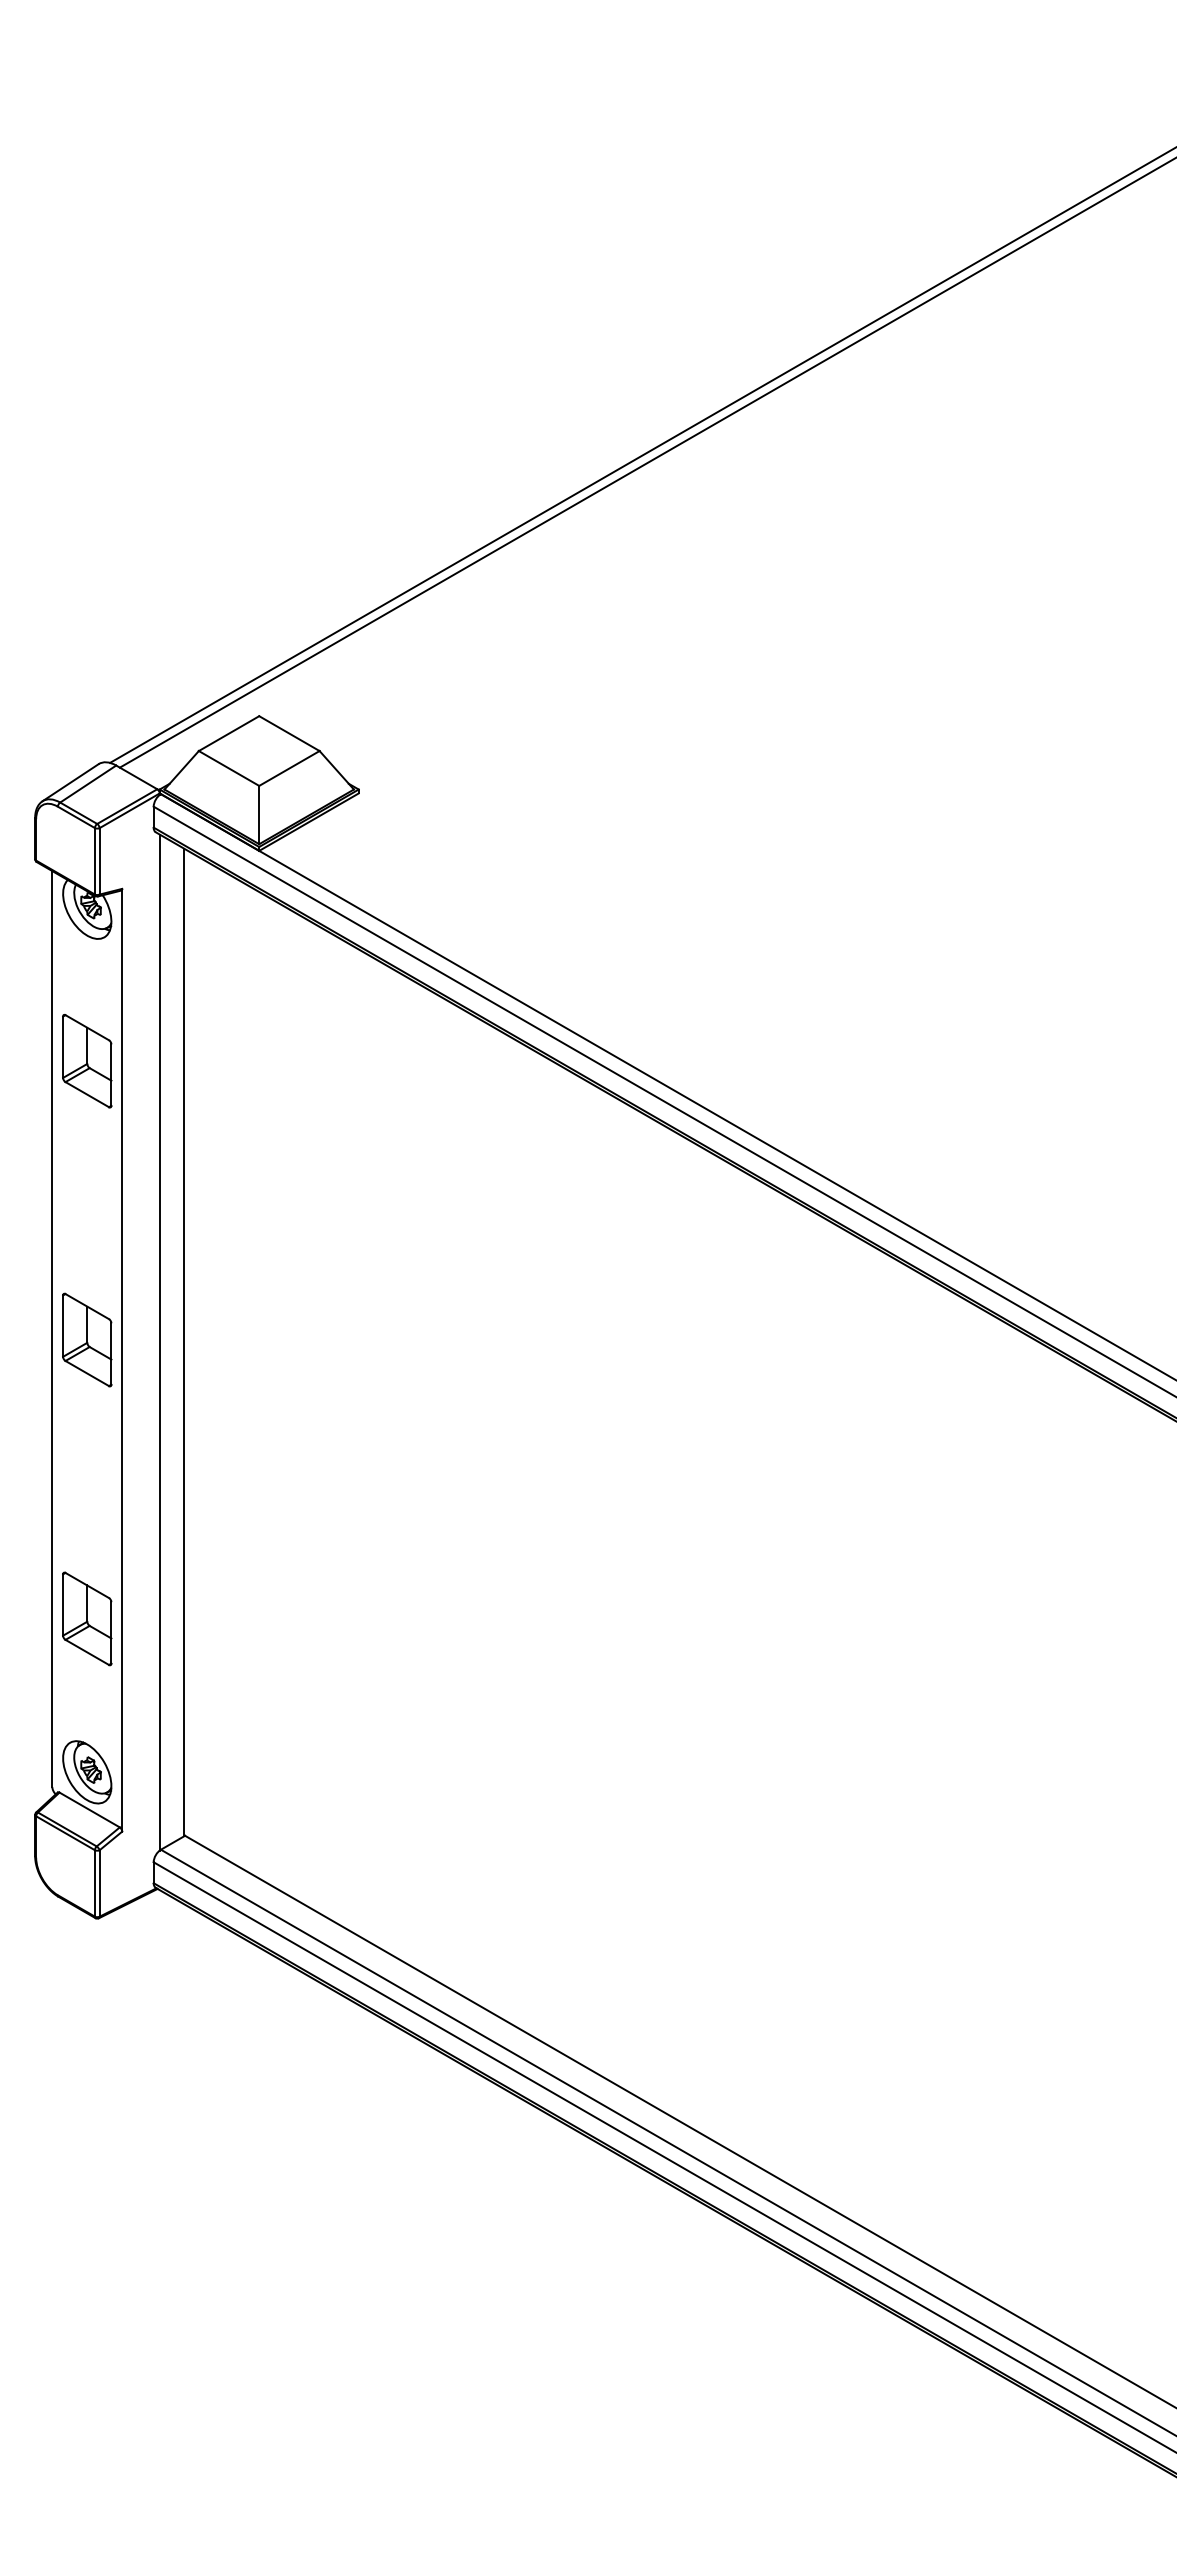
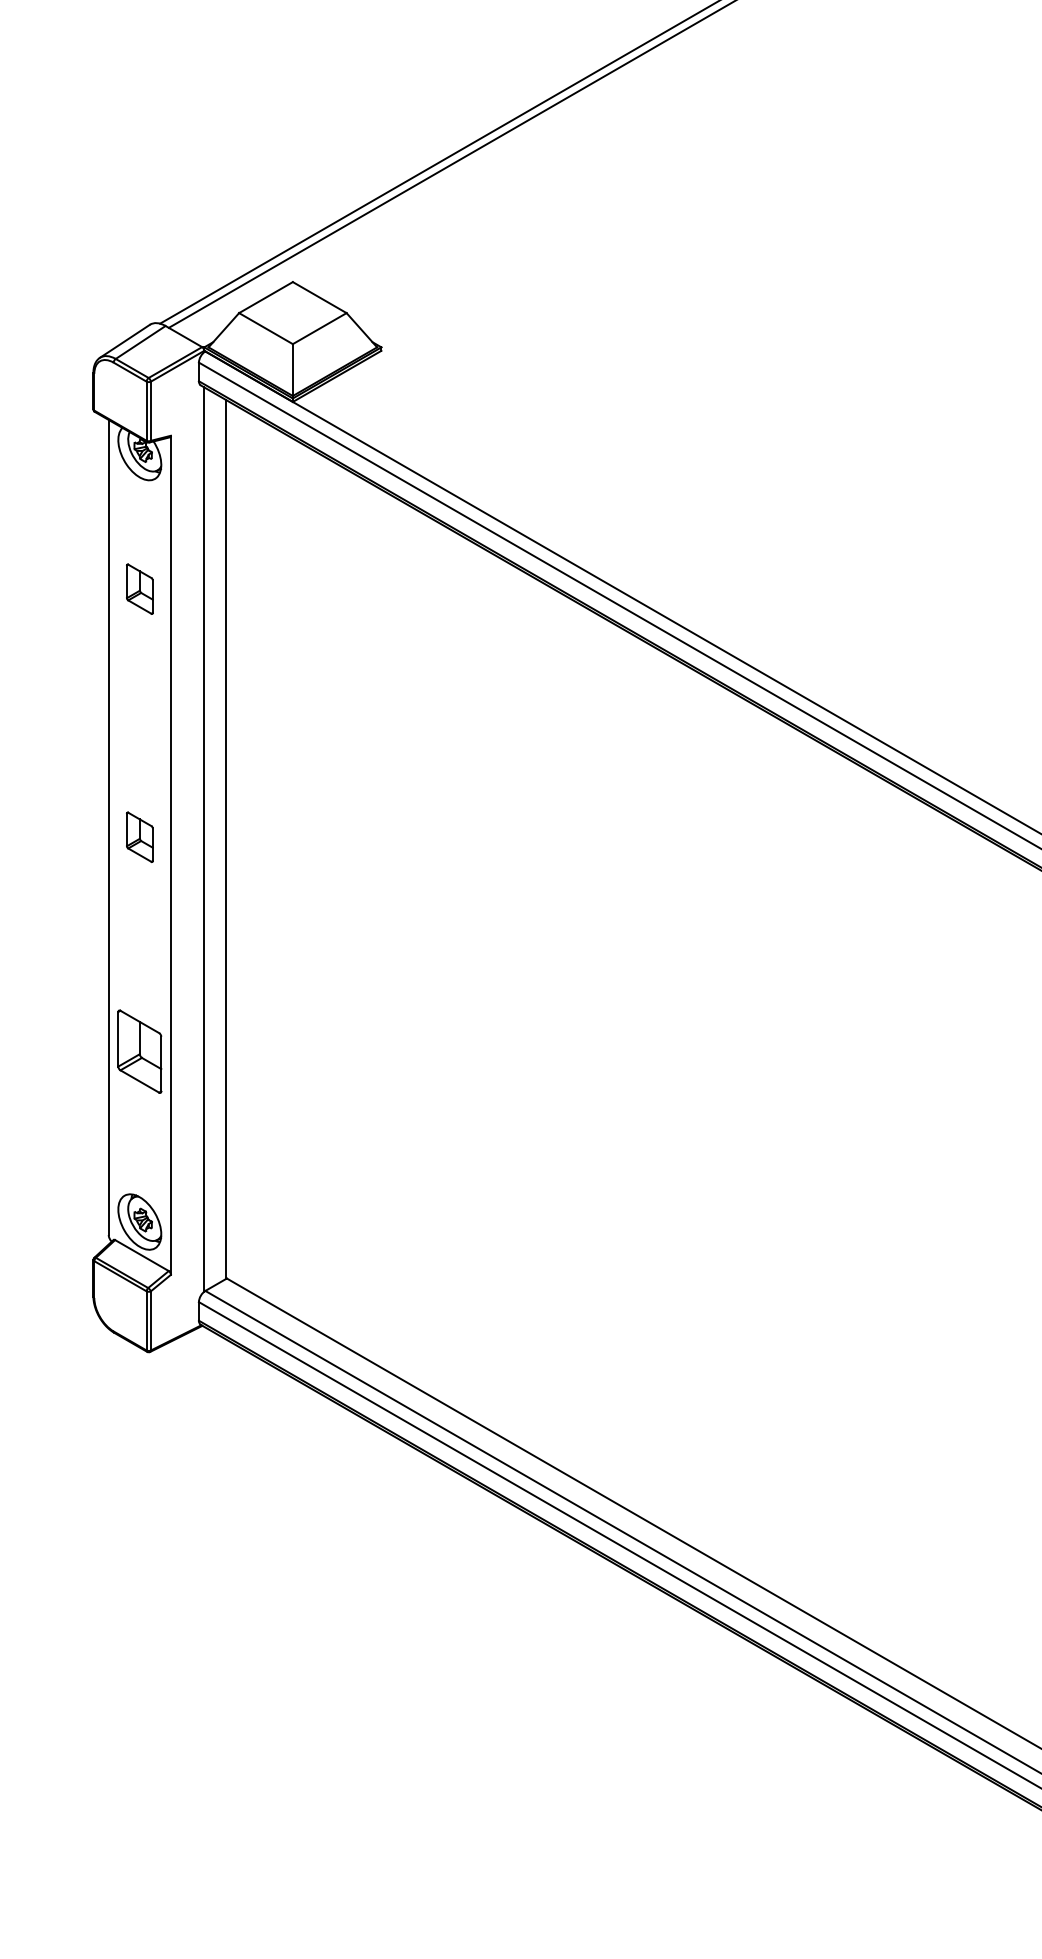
part: (87, 1061) -> (140, 589), size x0.6
part: (87, 1339) -> (140, 836), size x0.6
part: (87, 1618) -> (140, 1051), moved

